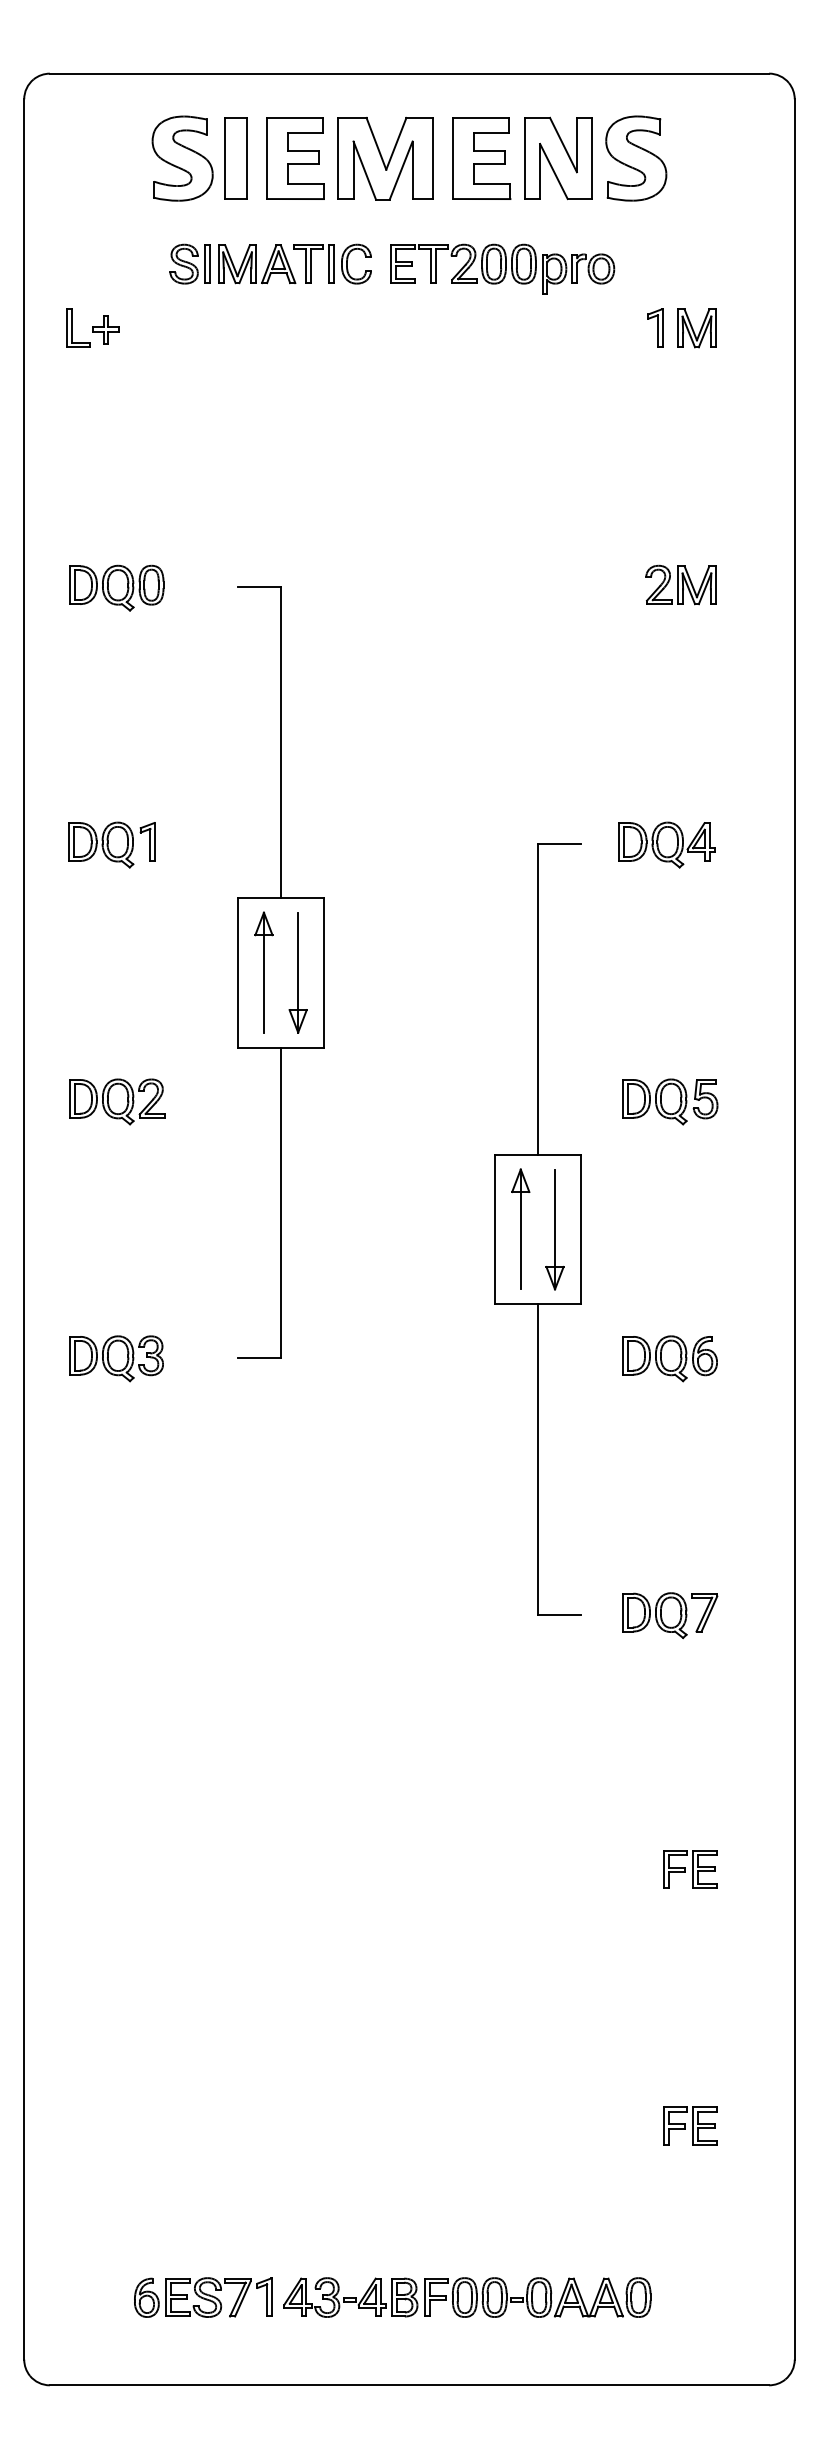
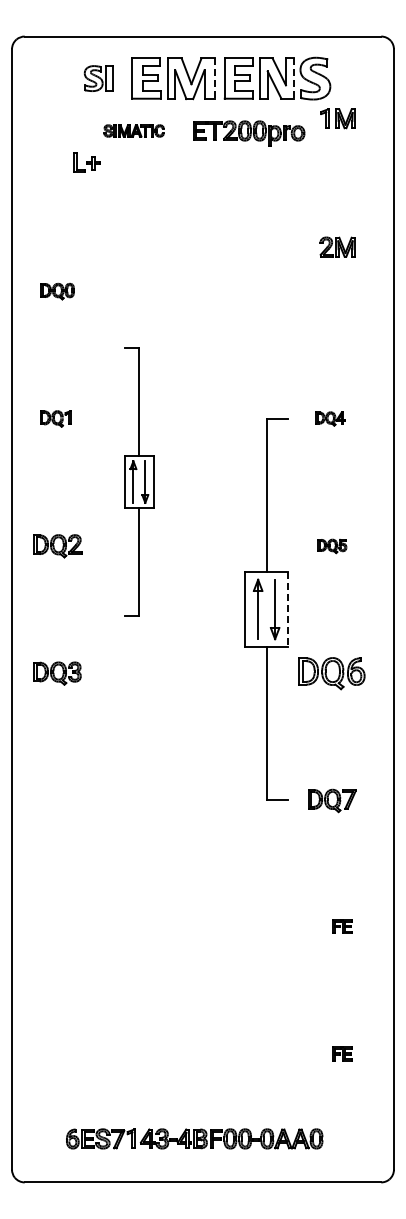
part: (198, 158) -> (98, 78), size x0.6
line: (432, 160) -> (214, 79), solid -> dashed
line: (592, 160) -> (293, 79), solid -> dashed
part: (269, 263) -> (133, 130), size x0.6
part: (91, 327) -> (86, 162), moved
part: (680, 327) -> (337, 118), moved
part: (680, 583) -> (337, 246), moved
part: (115, 587) -> (57, 291), size x0.7
part: (111, 844) -> (55, 418), size x0.7
part: (666, 844) -> (330, 418), size x0.6
part: (281, 971) -> (139, 481), size x0.7
part: (670, 1102) -> (332, 546), size x0.6
line: (579, 1229) -> (287, 609), solid -> dashed
part: (670, 1358) -> (332, 673), size x1.4
part: (690, 1869) -> (342, 926), size x0.7
part: (690, 2125) -> (342, 1053), size x0.7

